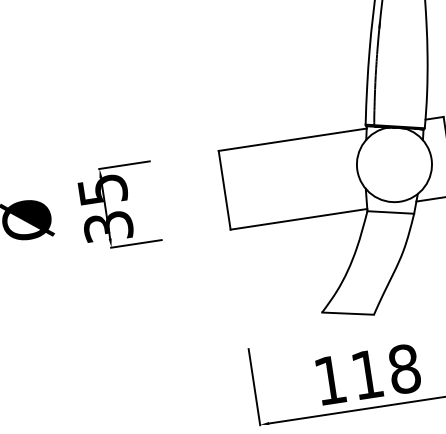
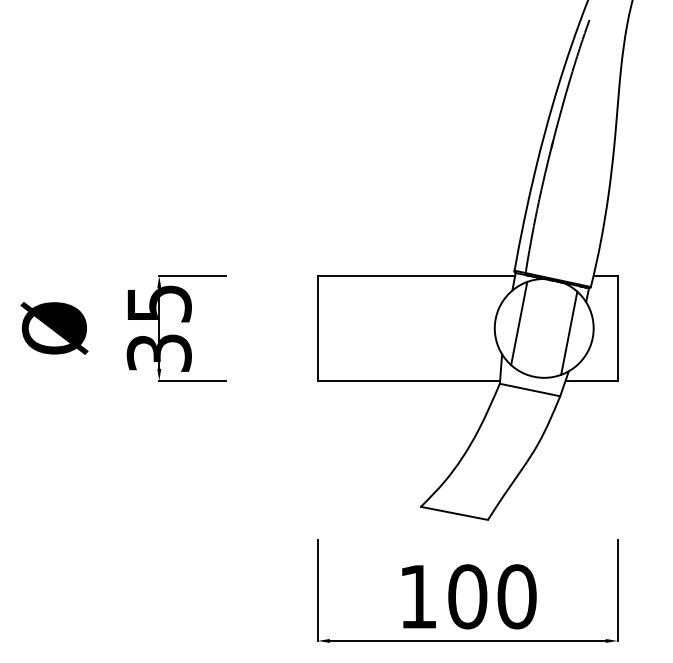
line: (375, 163) -> (519, 323), added
line: (413, 164) -> (569, 332), added
text: (386, 371) -> (492, 596), 118 -> 100

